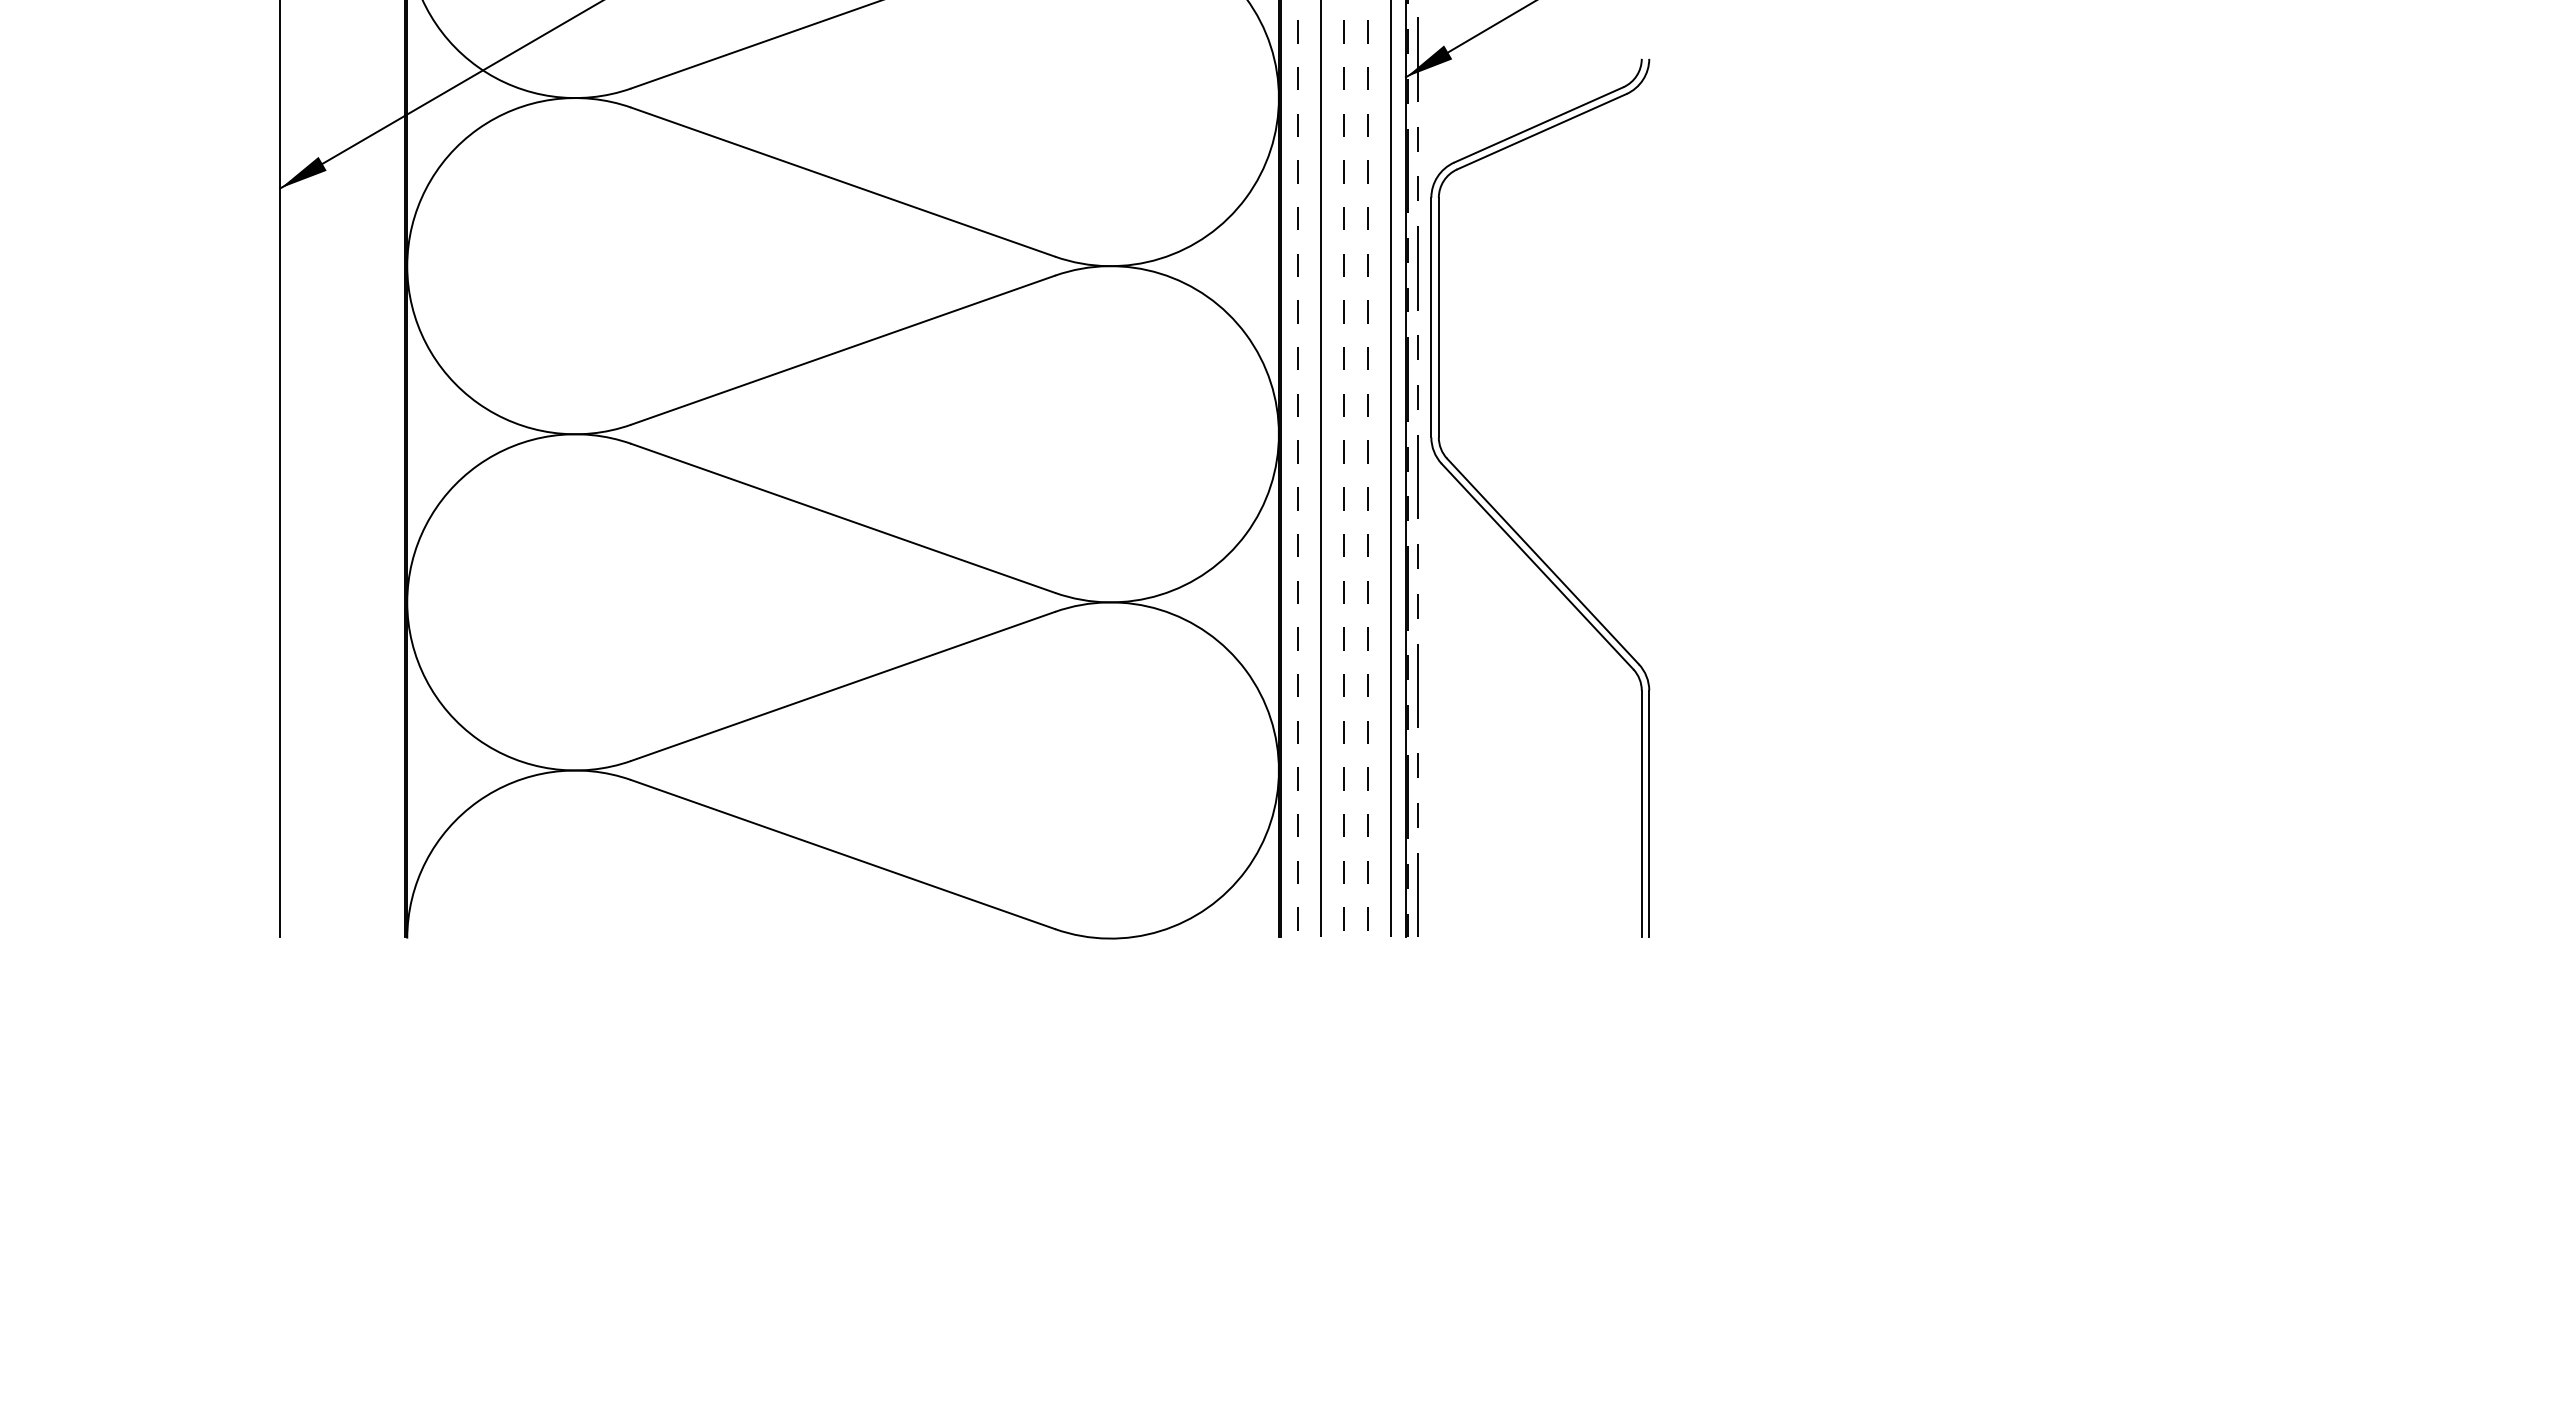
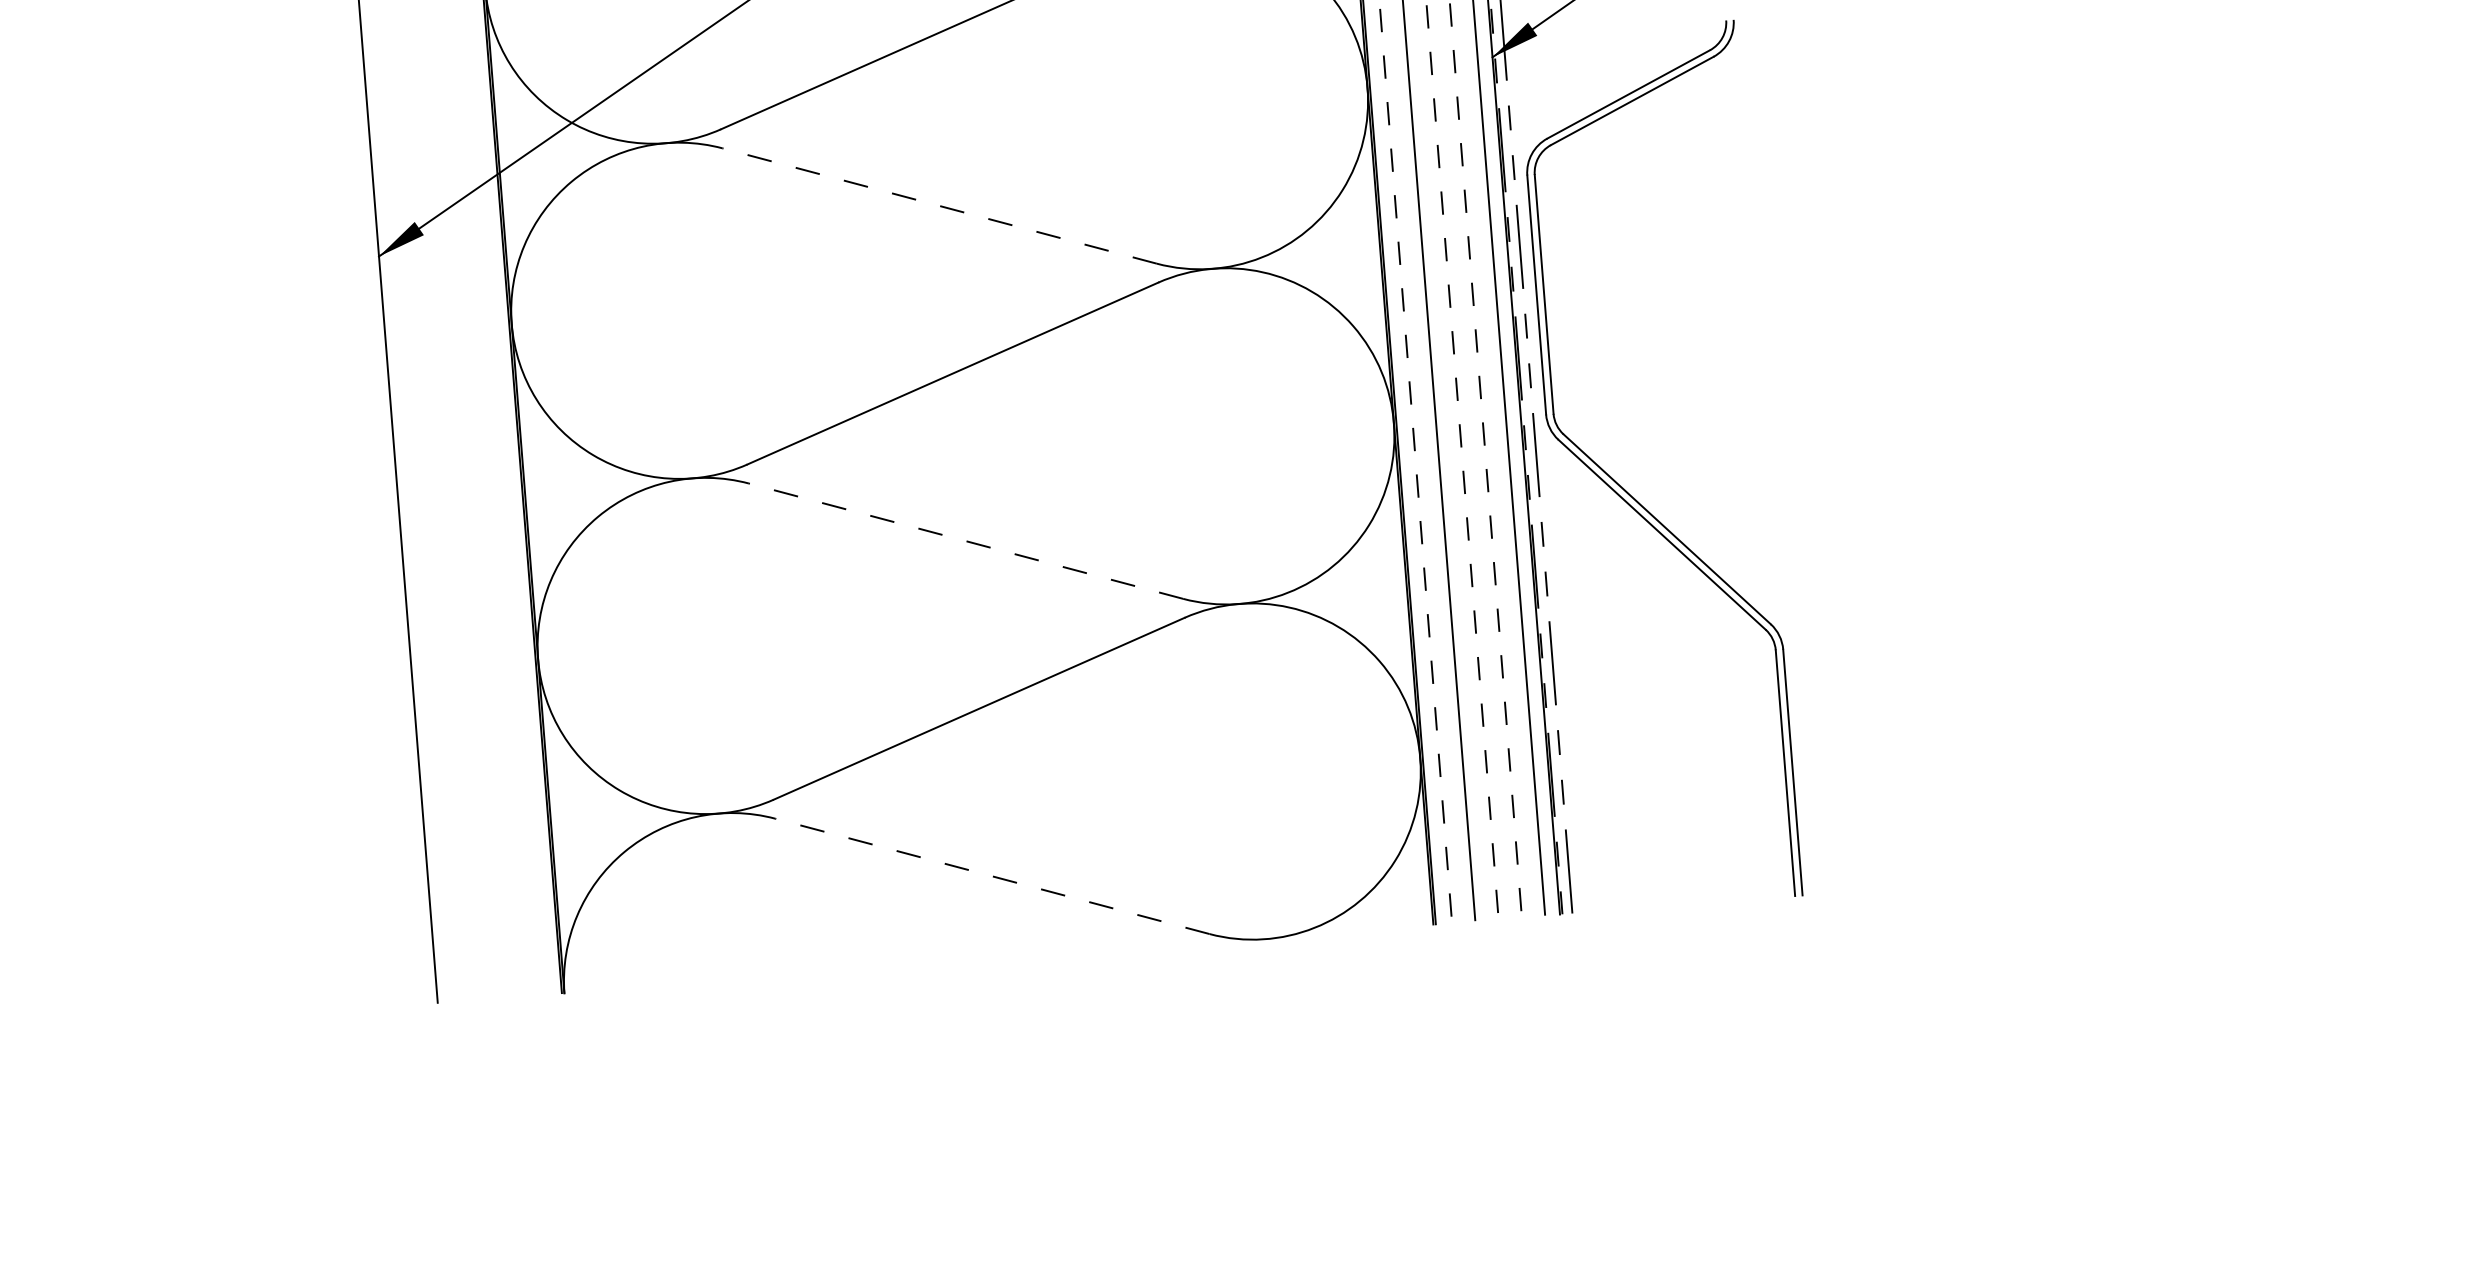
line: (843, 182) -> (940, 206), solid -> dashed
line: (843, 518) -> (966, 541), solid -> dashed
line: (843, 854) -> (992, 876), solid -> dashed

